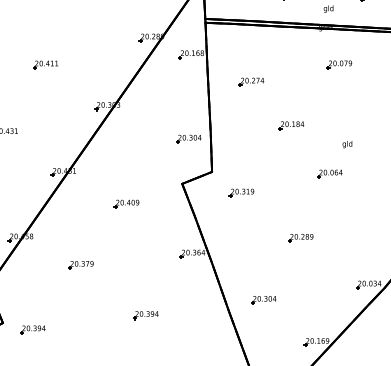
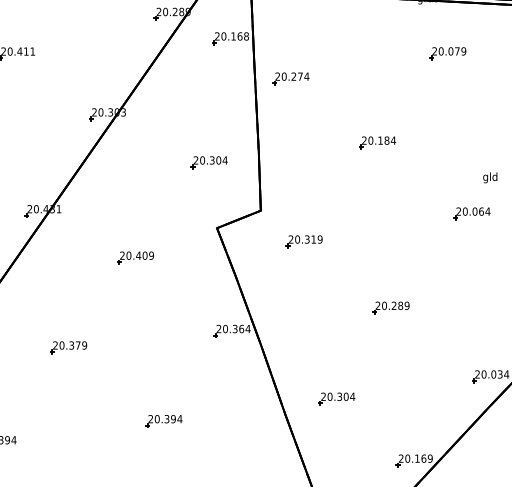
part: (251, 81) -> (290, 77), moved
part: (188, 138) -> (208, 161), moved
text: (347, 144) -> (490, 177), moved
part: (329, 173) -> (471, 212), moved

